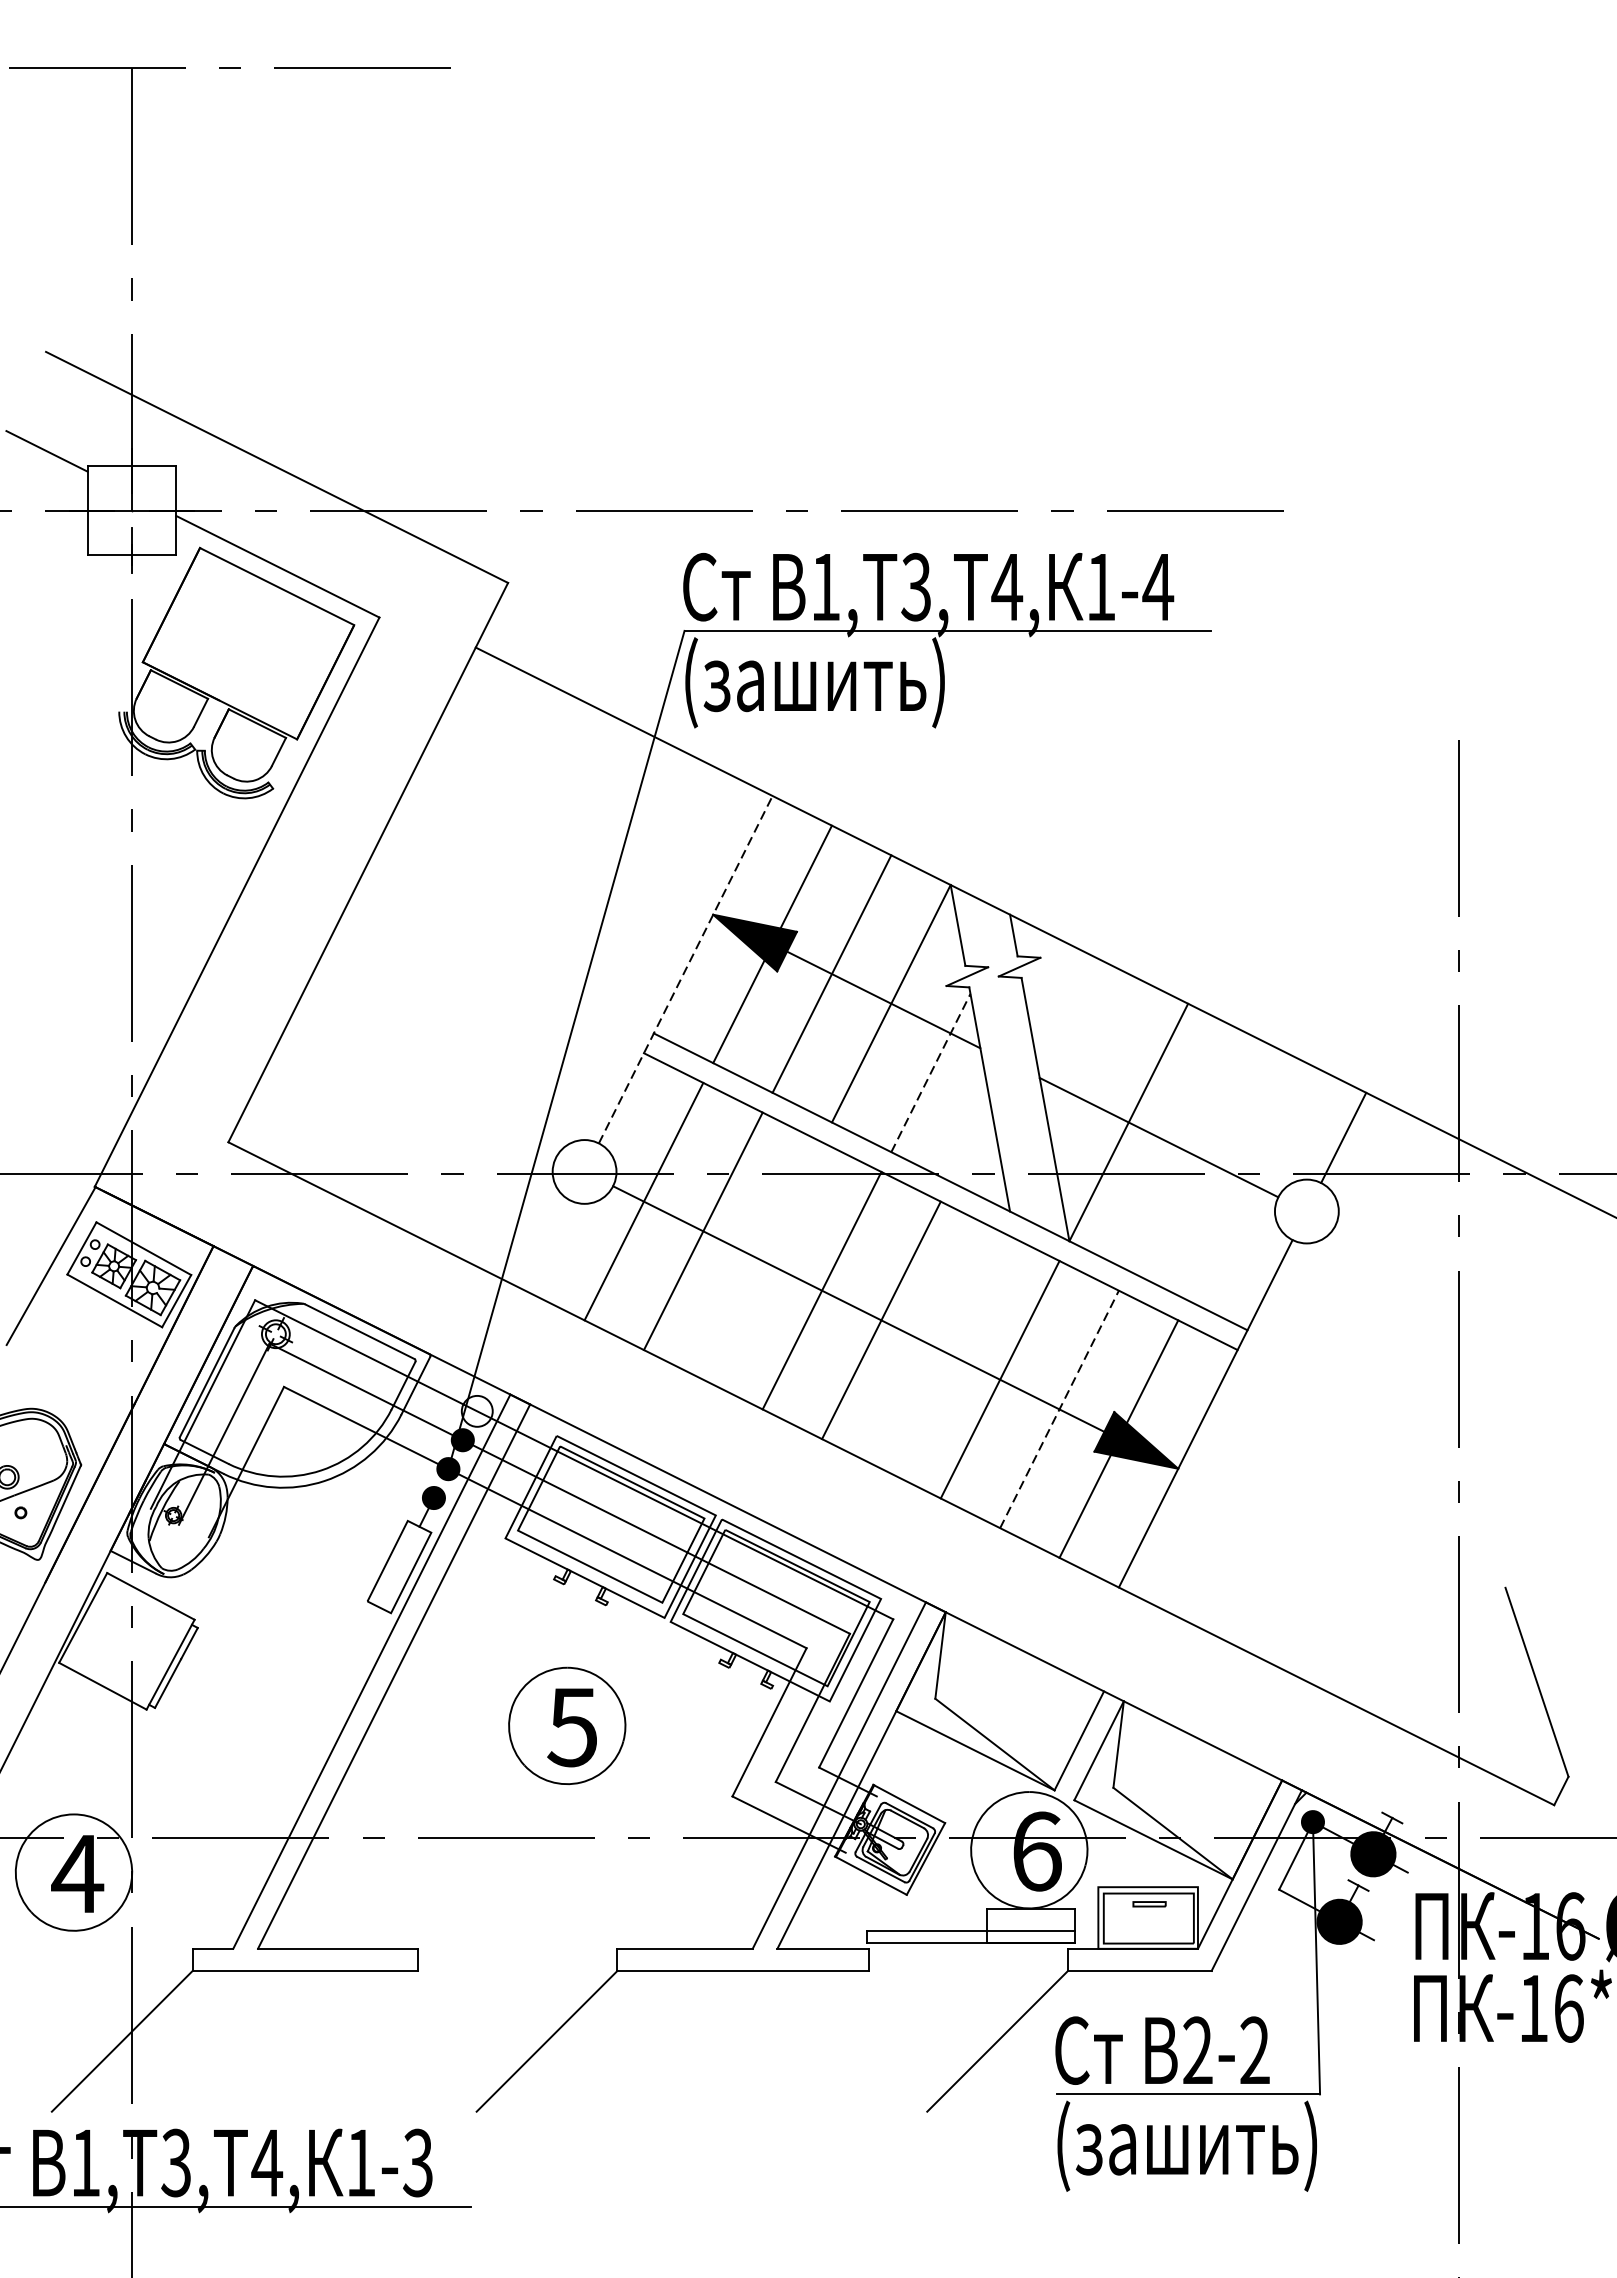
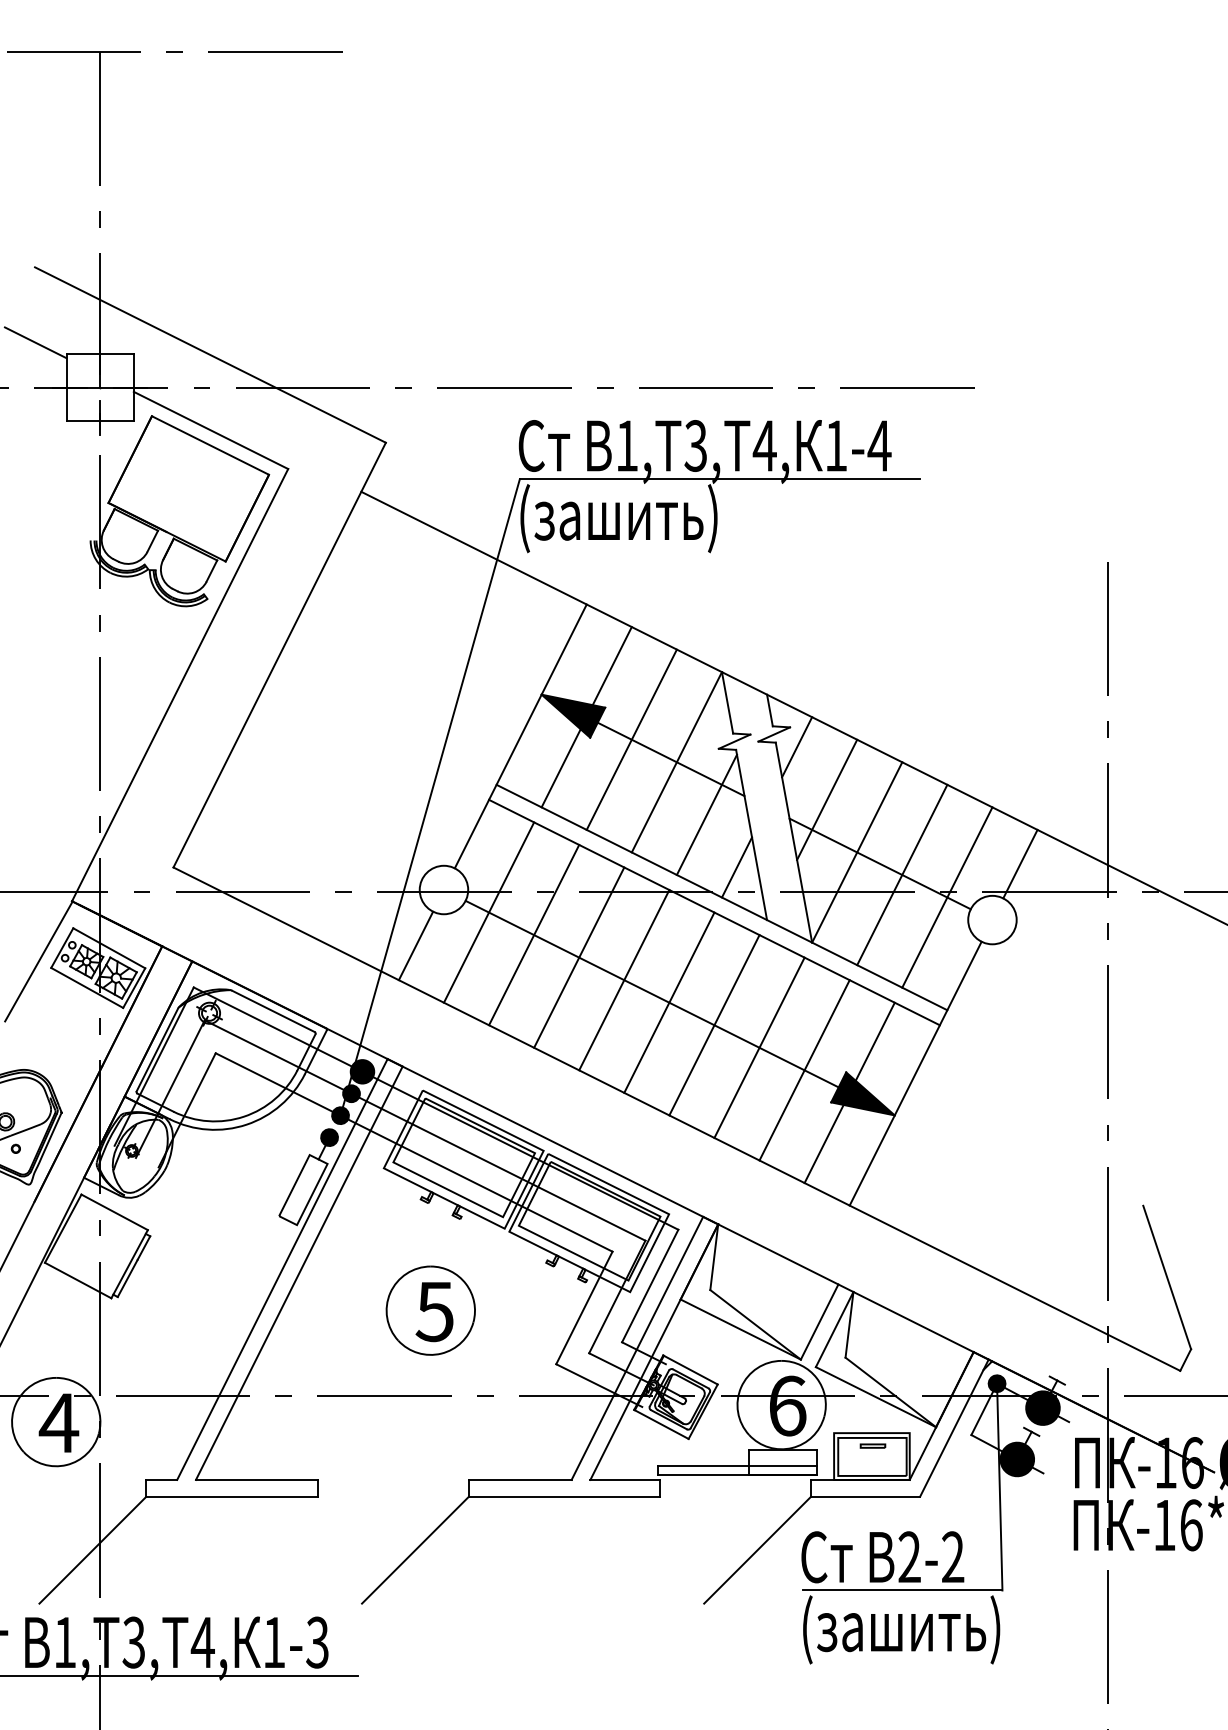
line: (686, 968) -> (521, 735), dashed -> solid
line: (1050, 984) -> (797, 747), added
line: (1089, 1052) -> (827, 799), added
line: (931, 1072) -> (707, 814), dashed -> solid
line: (969, 1142) -> (736, 867), added
line: (1188, 1151) -> (902, 874), added
line: (1247, 1181) -> (947, 897), added
line: (547, 1245) -> (415, 945), added
line: (763, 1260) -> (579, 957), added
line: (940, 1350) -> (714, 1025), added
line: (1059, 1409) -> (804, 1070), dashed -> solid
fill: (477, 1410) -> (362, 1071), added

